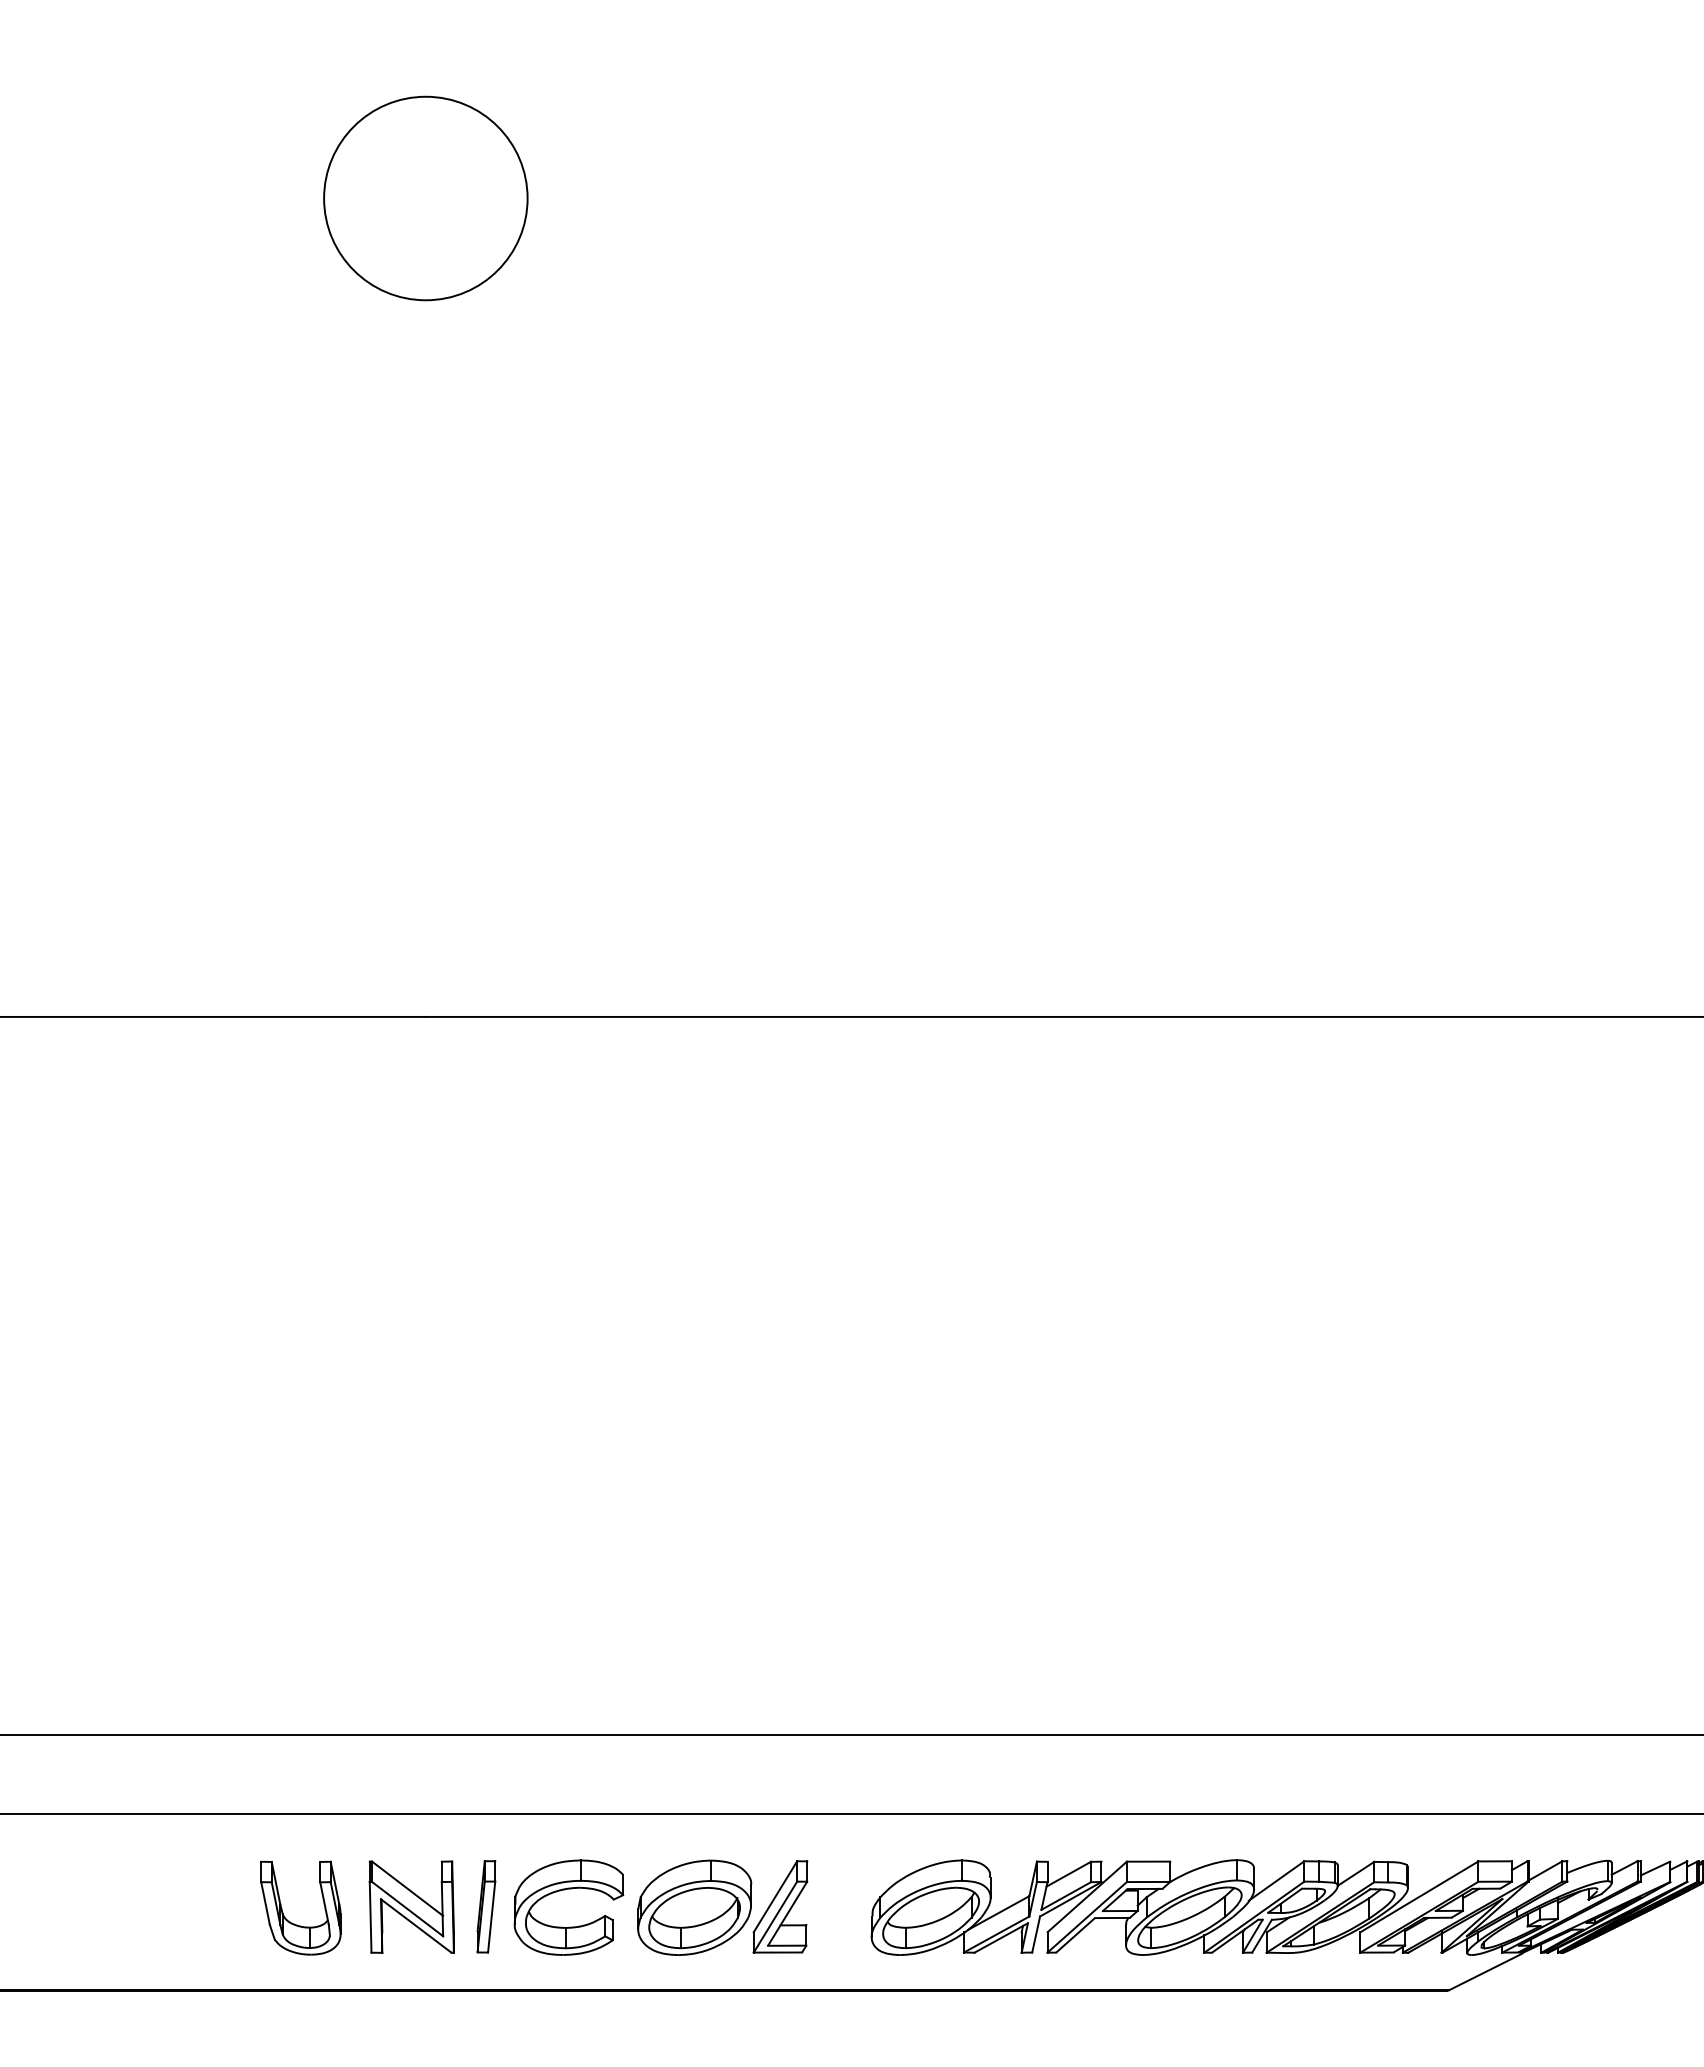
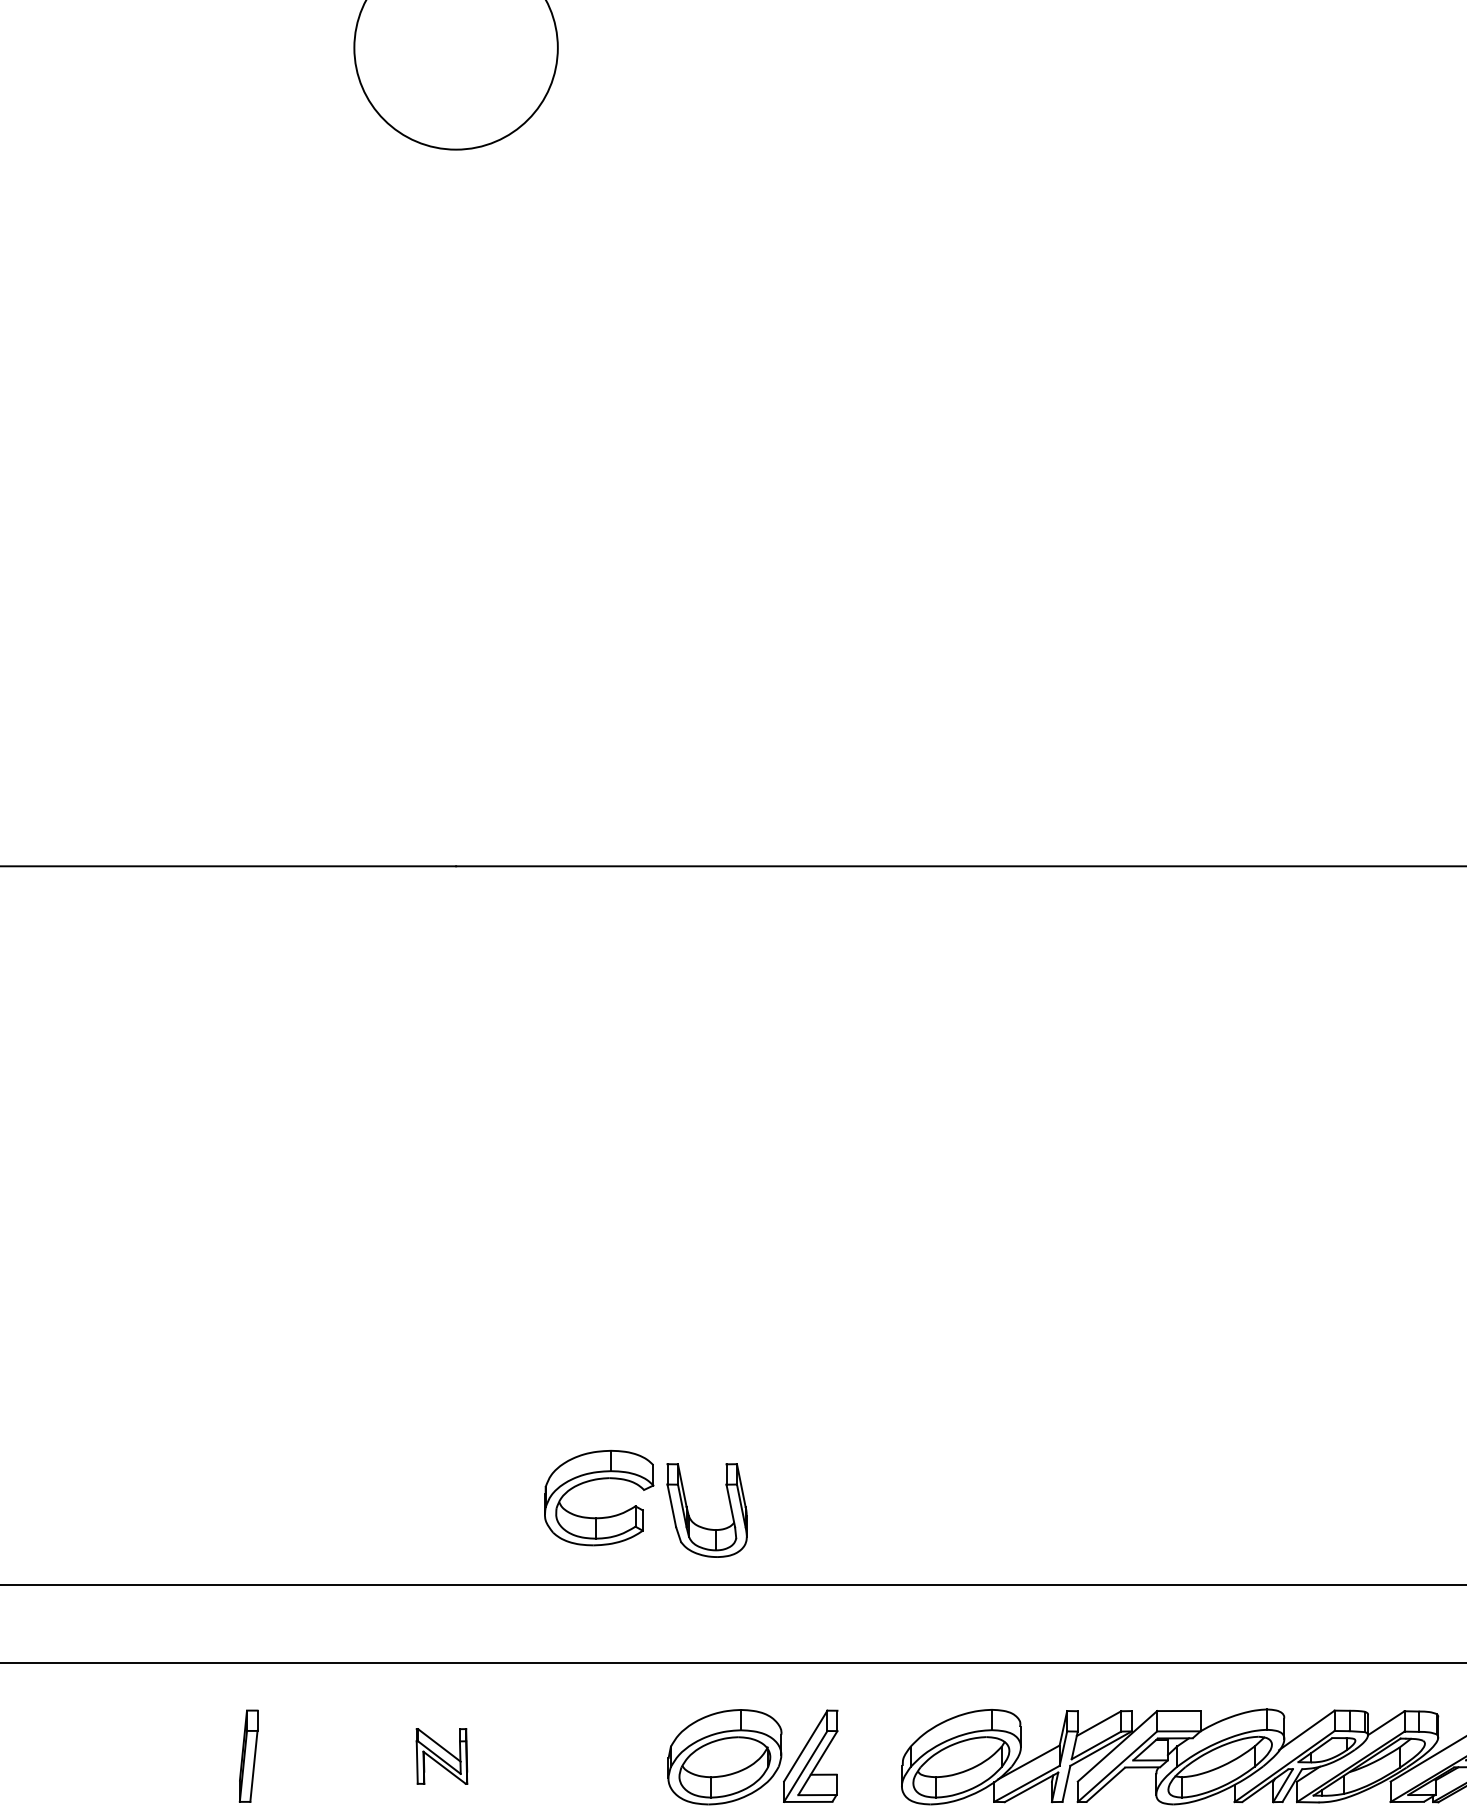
part: (564, 1890) -> (594, 1480), moved
part: (411, 1906) -> (441, 1755), size x0.6
part: (486, 1906) -> (248, 1755), moved
part: (292, 1922) -> (698, 1524), moved

